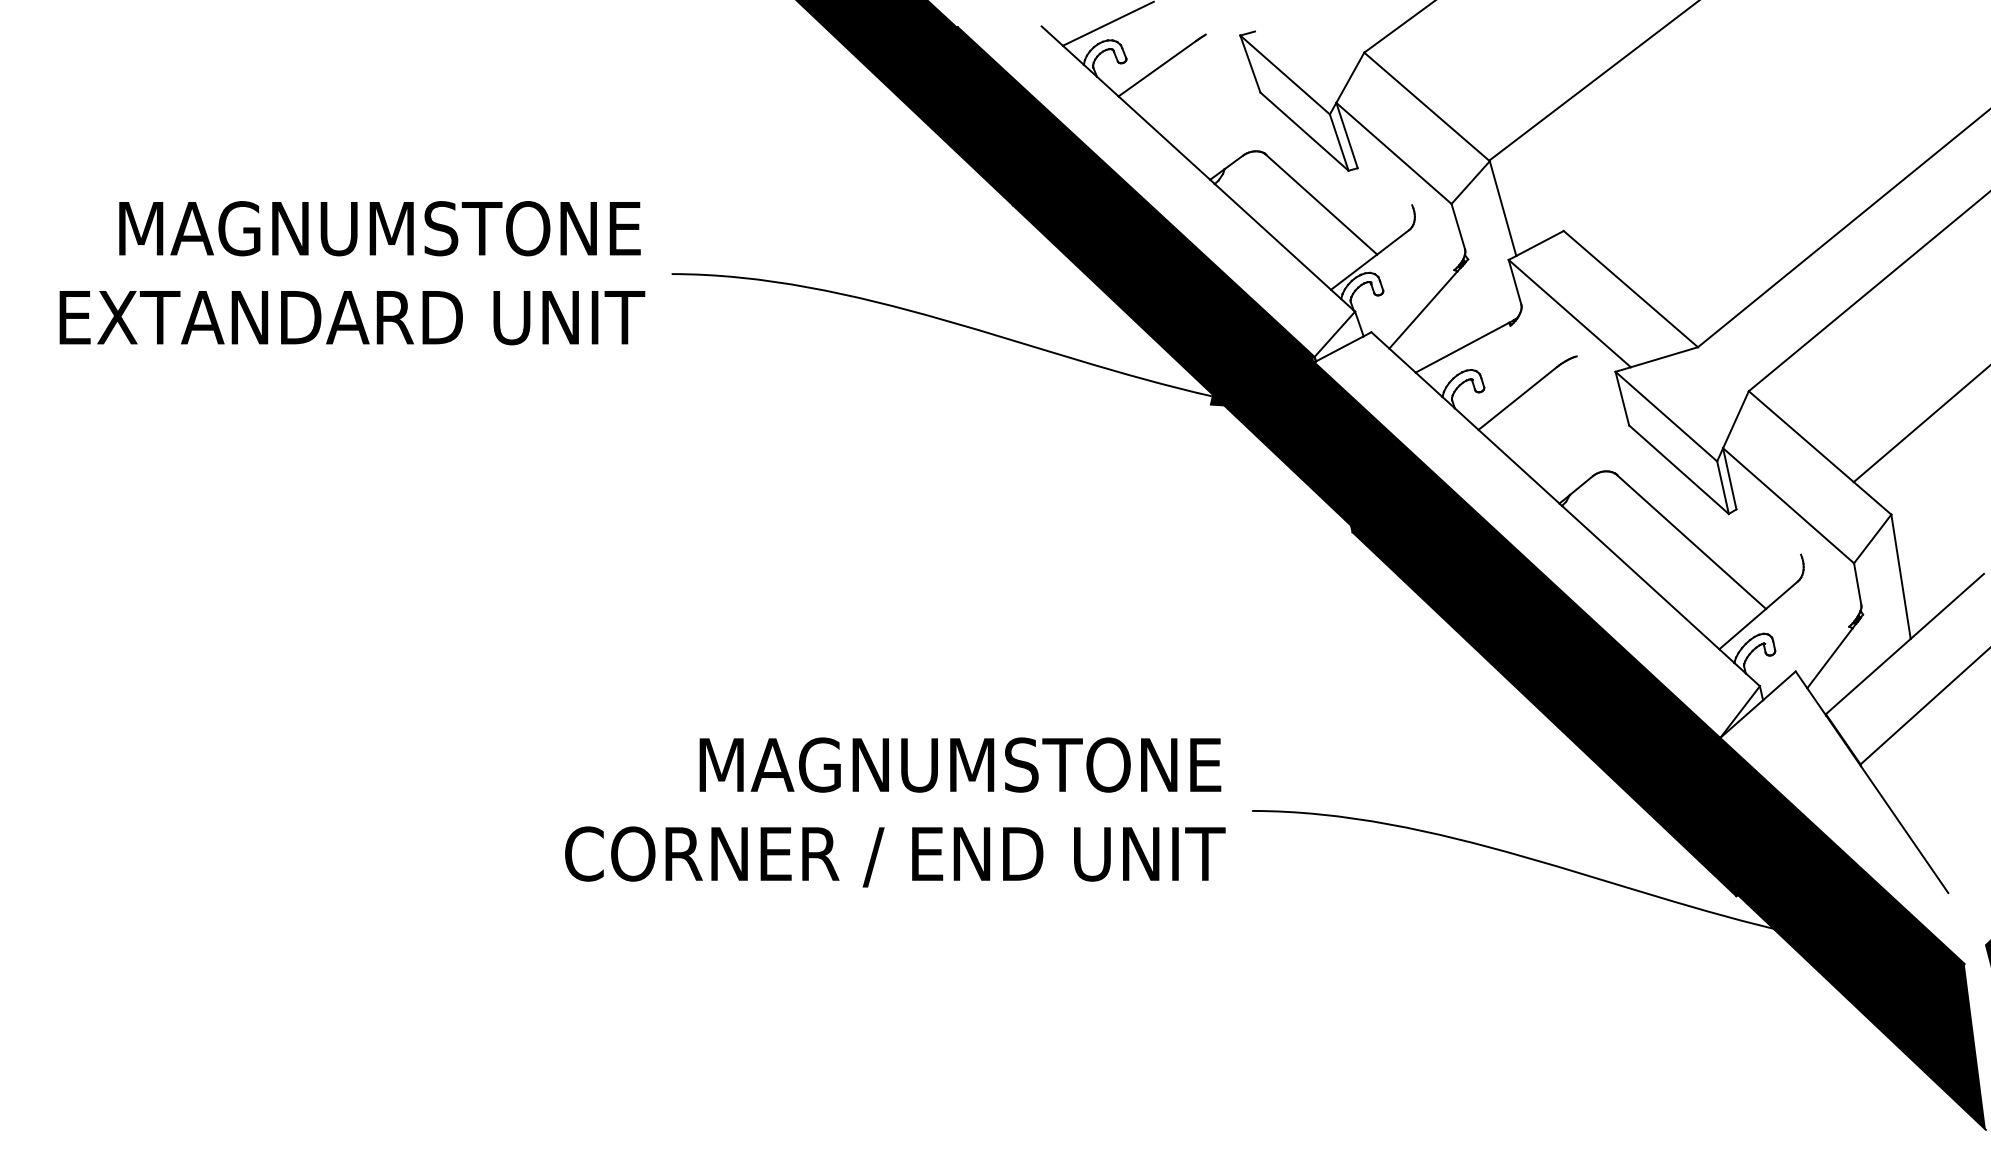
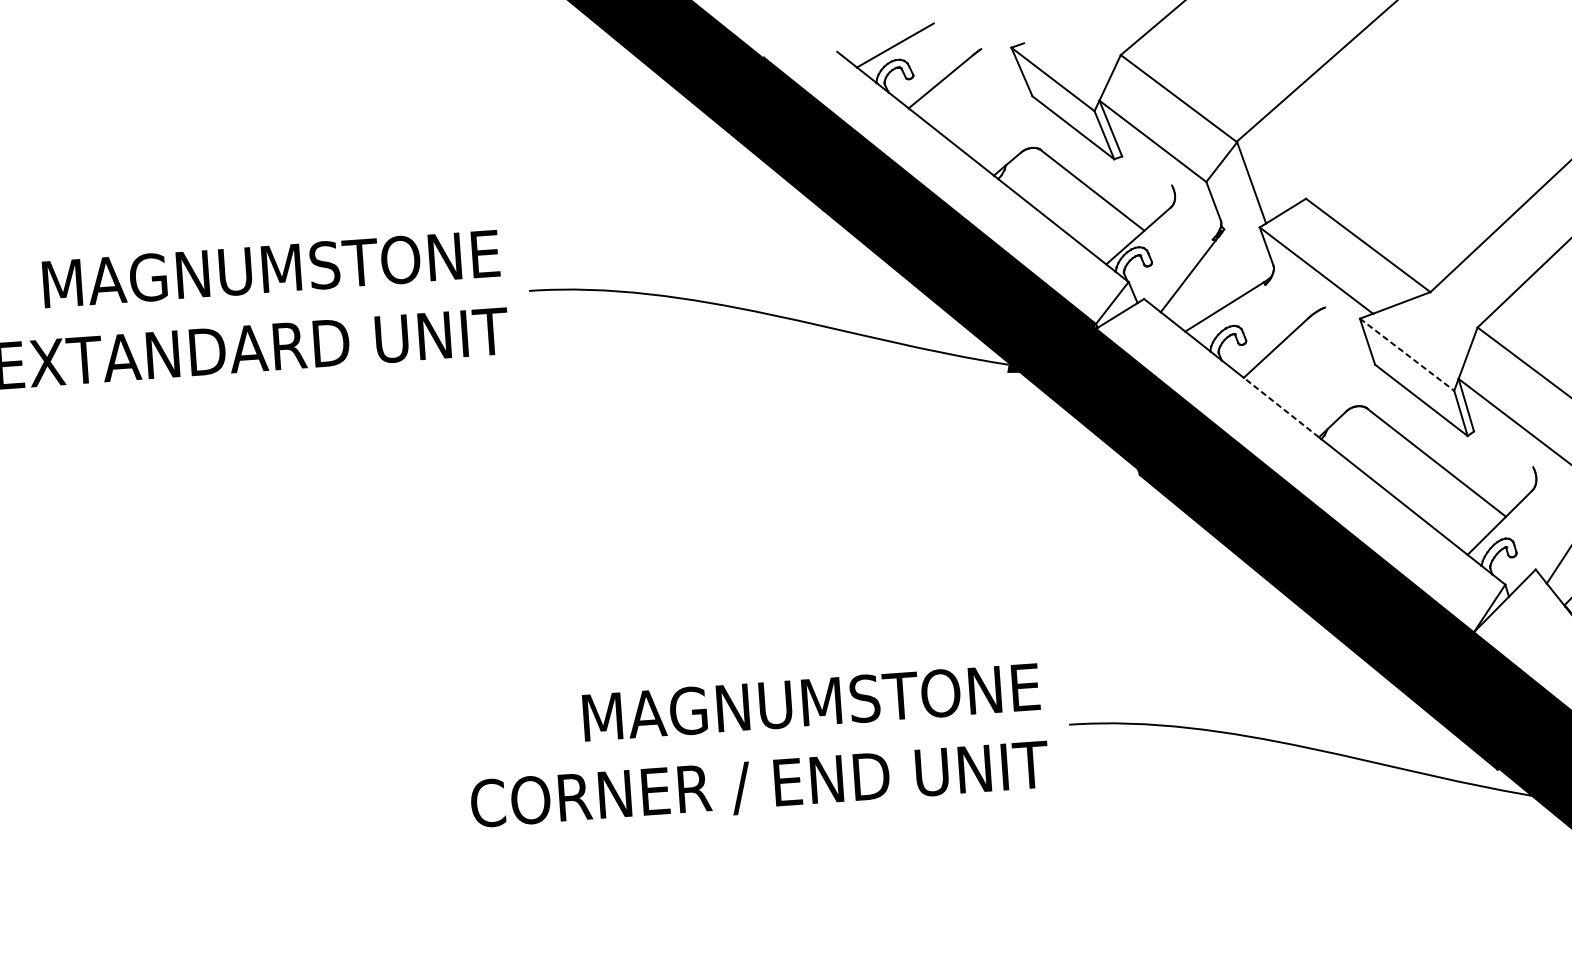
line: (1666, 416) -> (1407, 354), solid -> dashed
line: (1519, 466) -> (1281, 407), solid -> dashed

